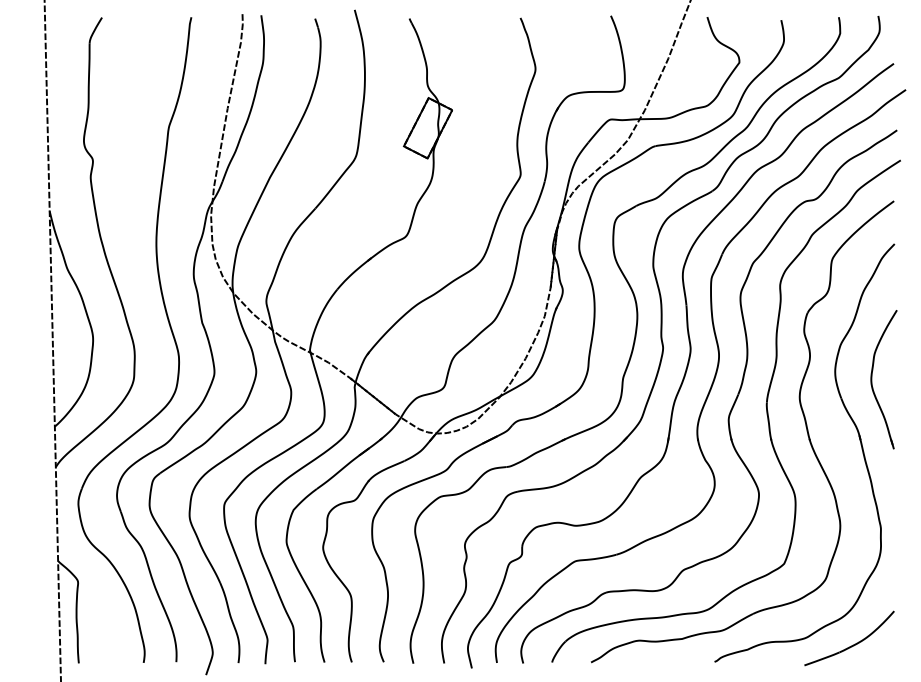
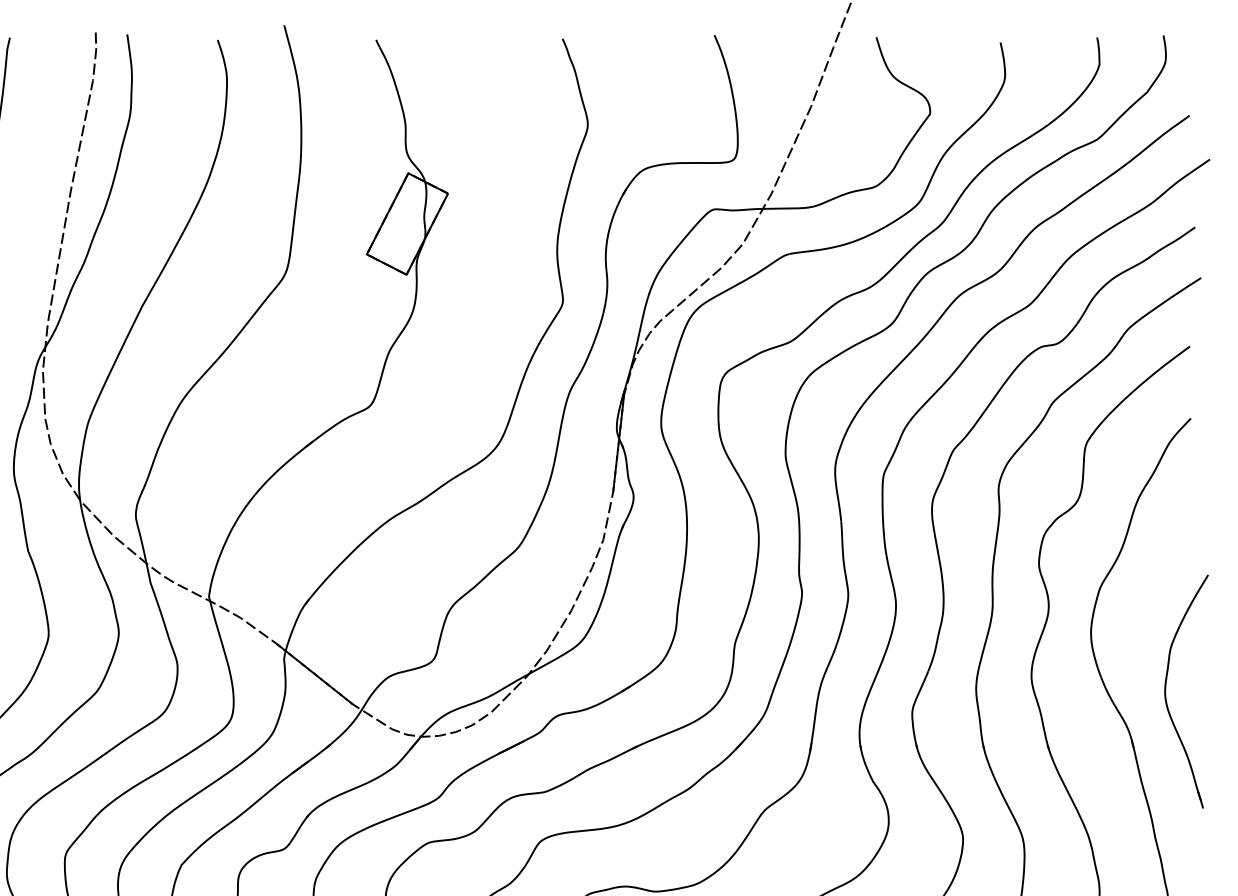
part: (872, 379) -> (1167, 691), moved

